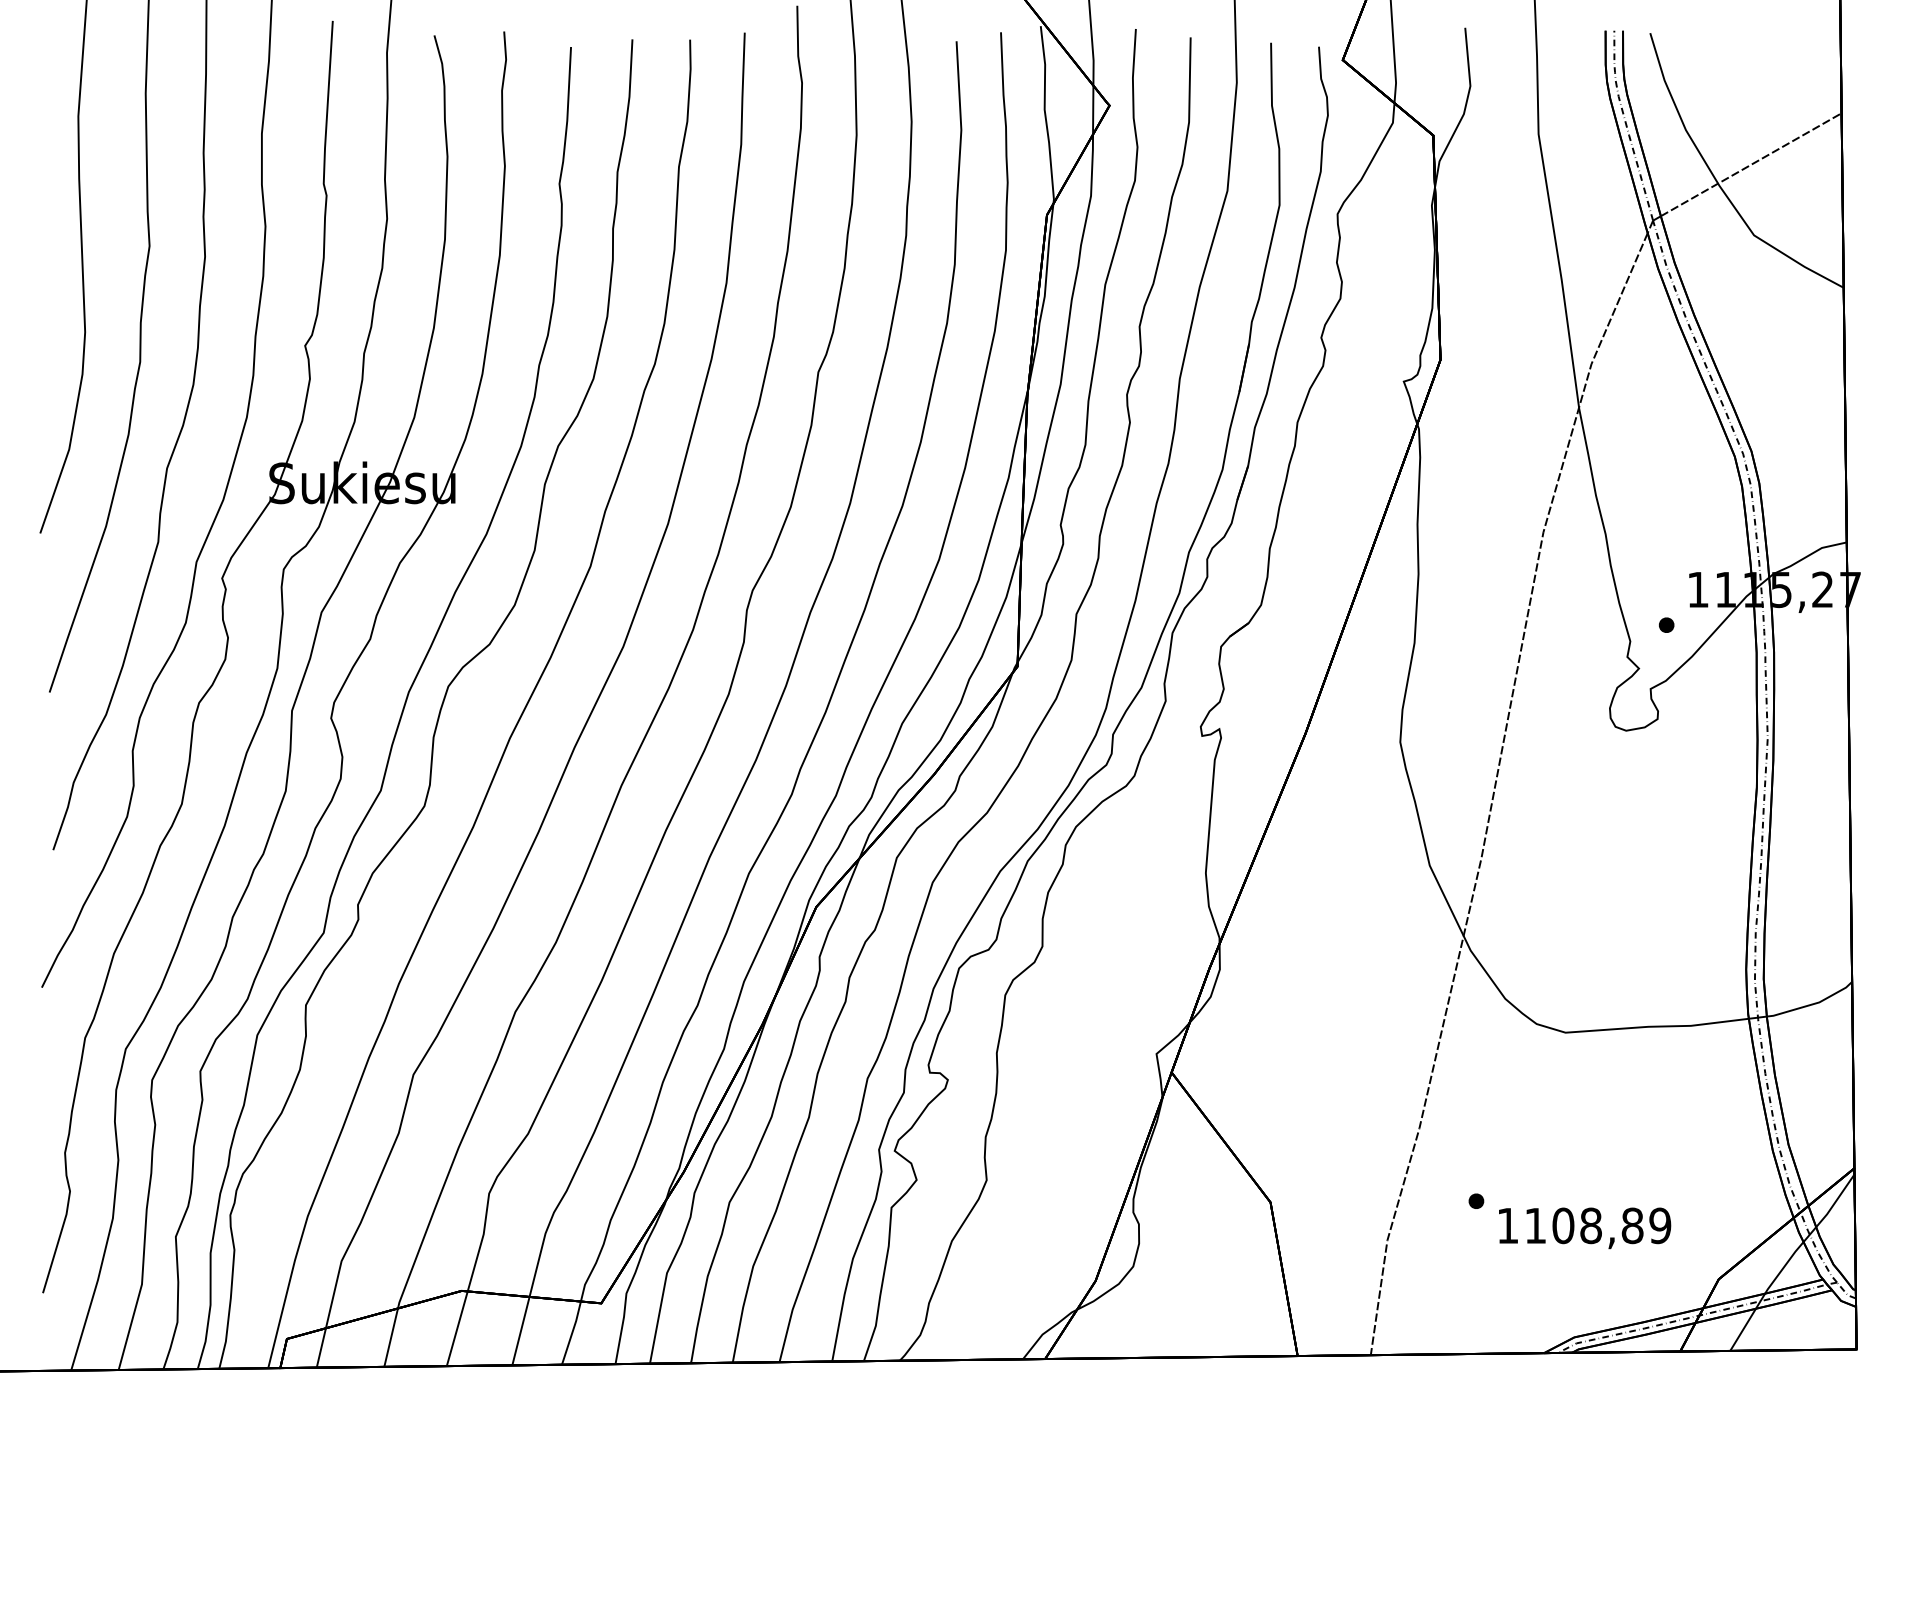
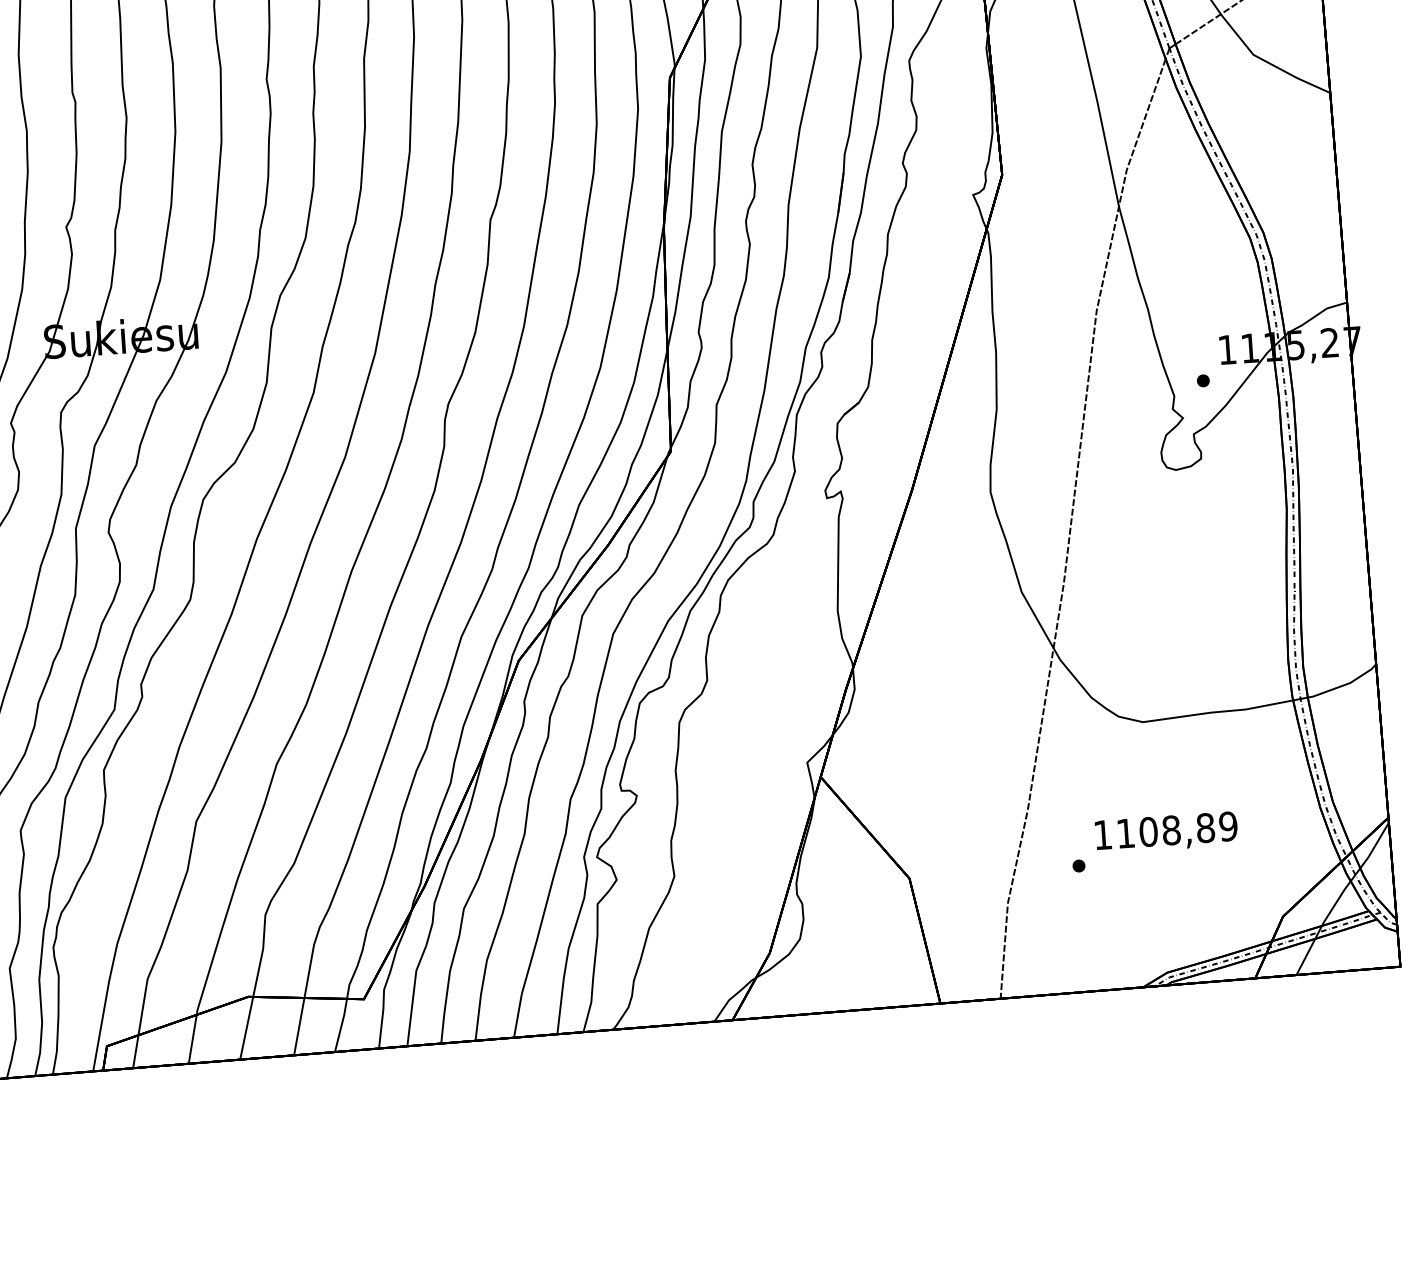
text: (1585, 1228) -> (1167, 832), moved

